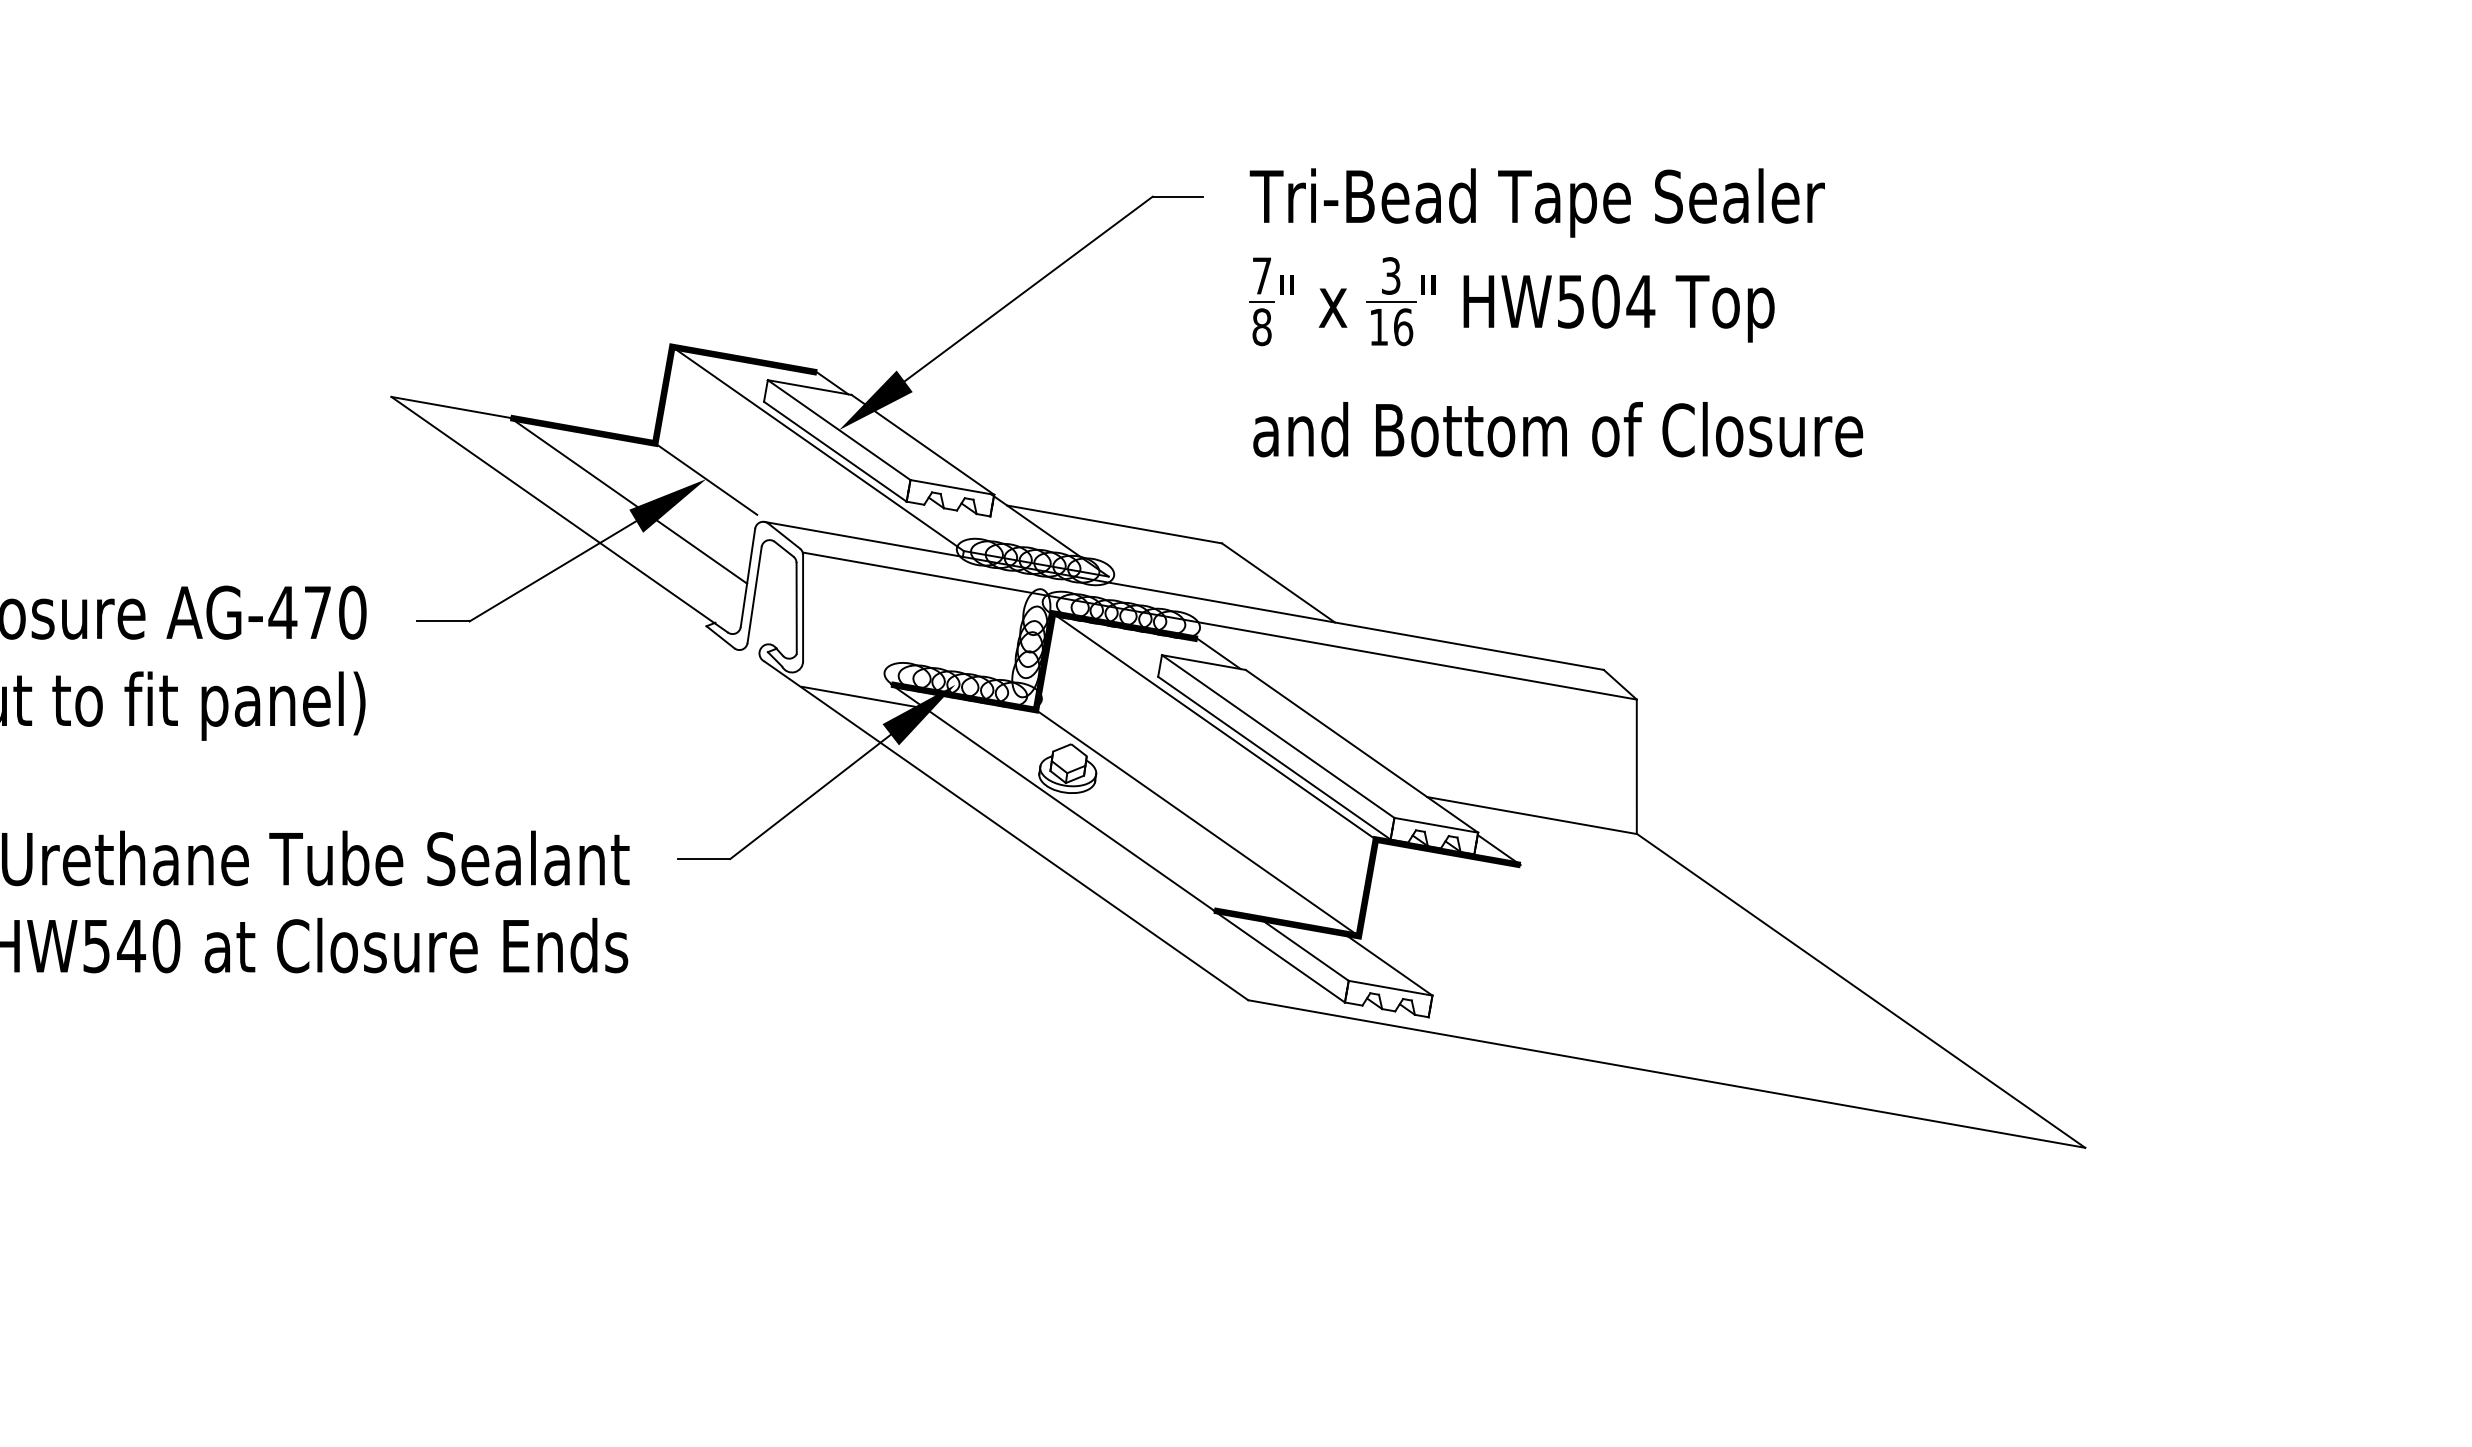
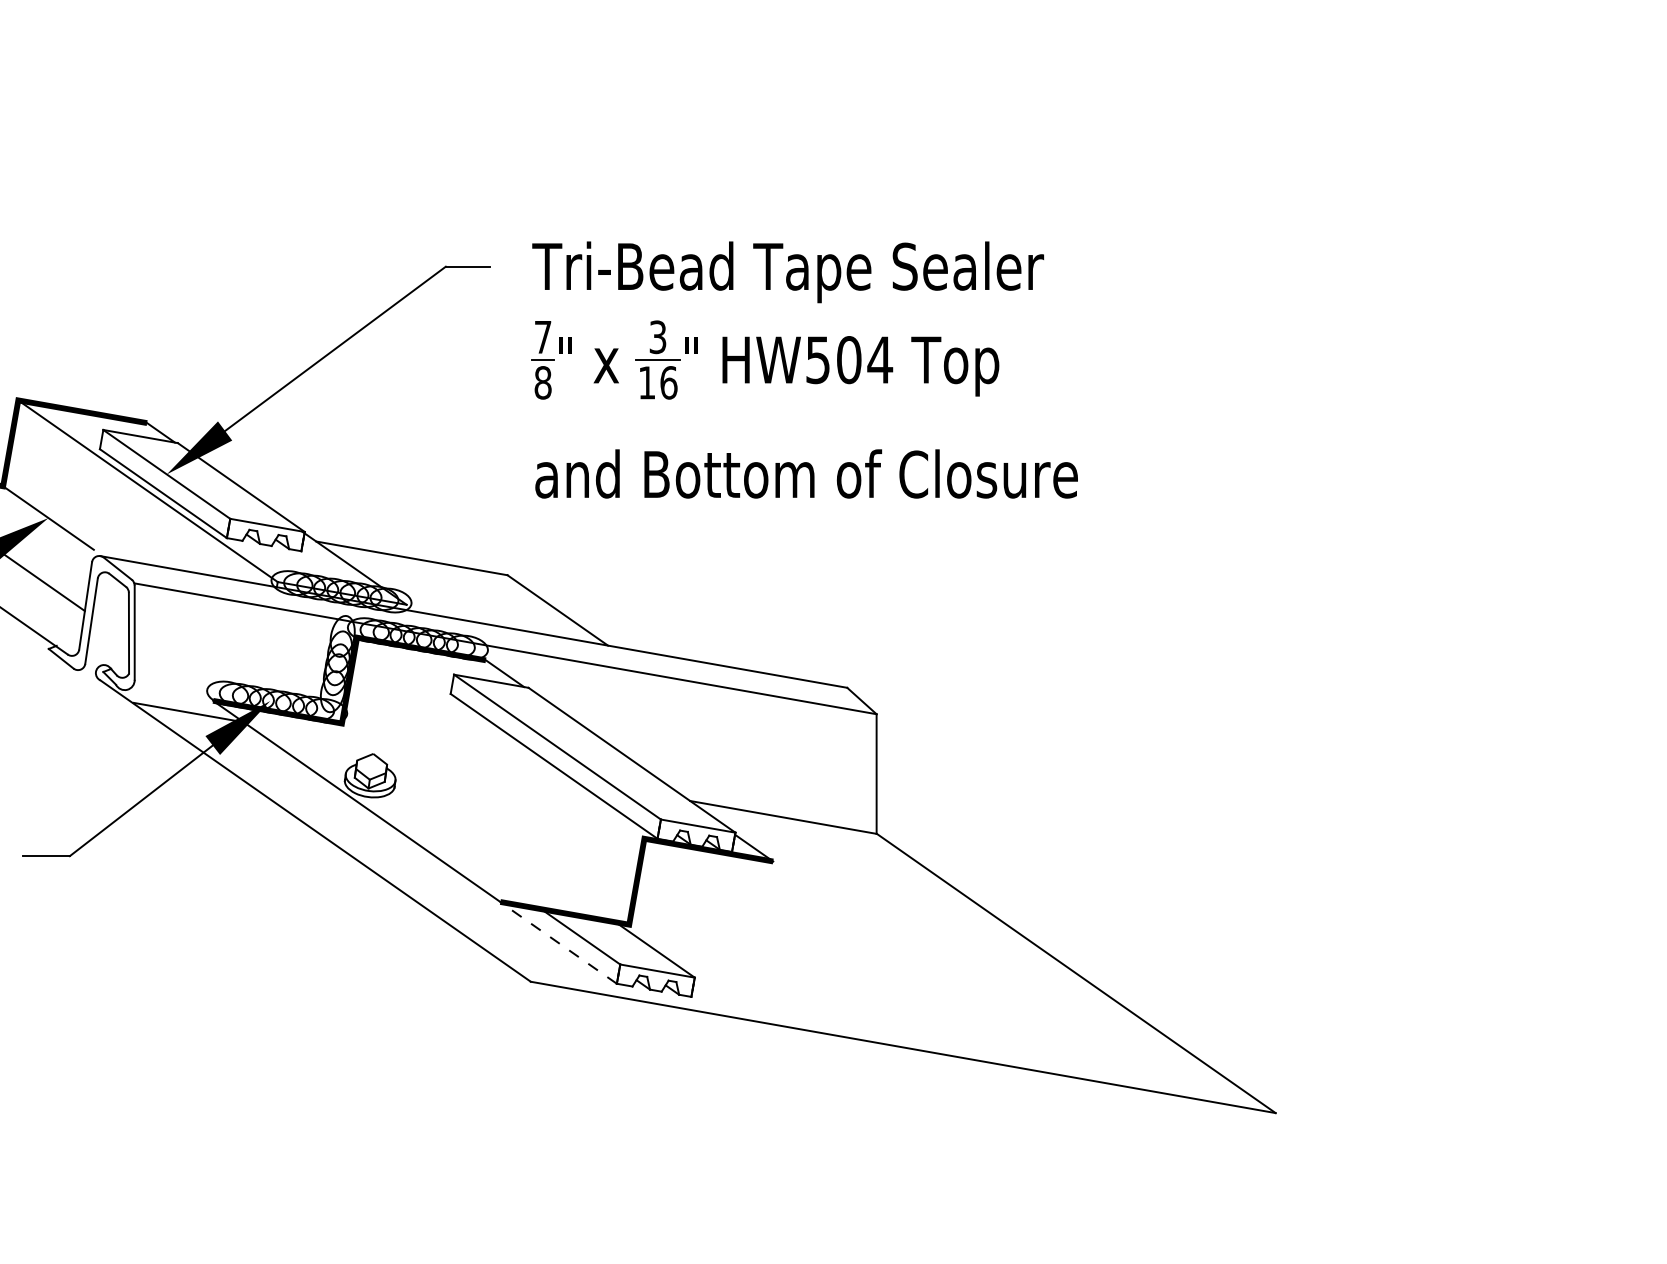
line: (1214, 726) -> (500, 738), removed
line: (1197, 823) -> (485, 824), removed
line: (1278, 956) -> (557, 942), solid -> dashed

